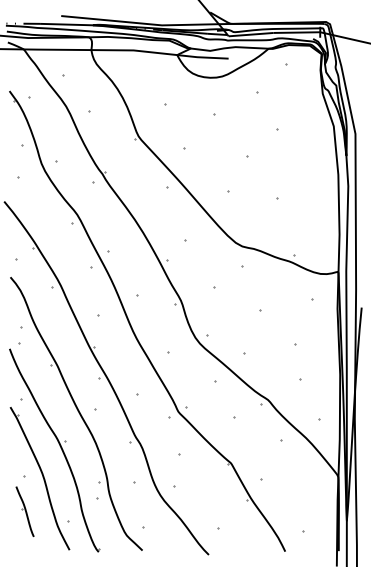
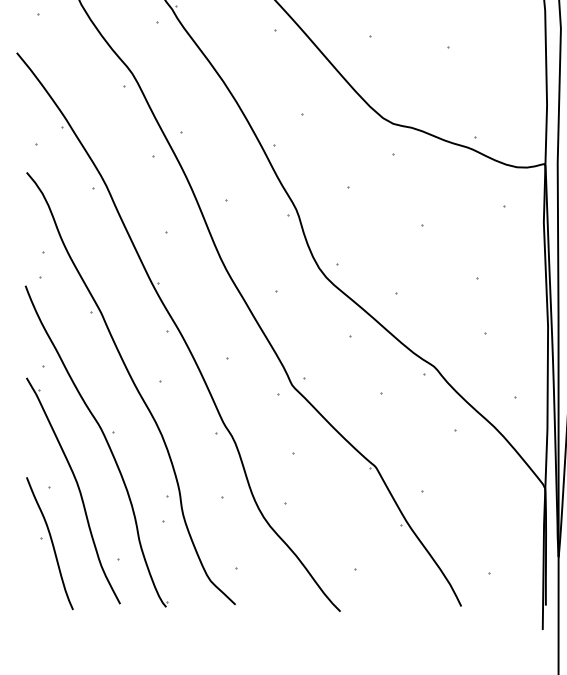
part: (24, 511) -> (48, 542), size x1.67

